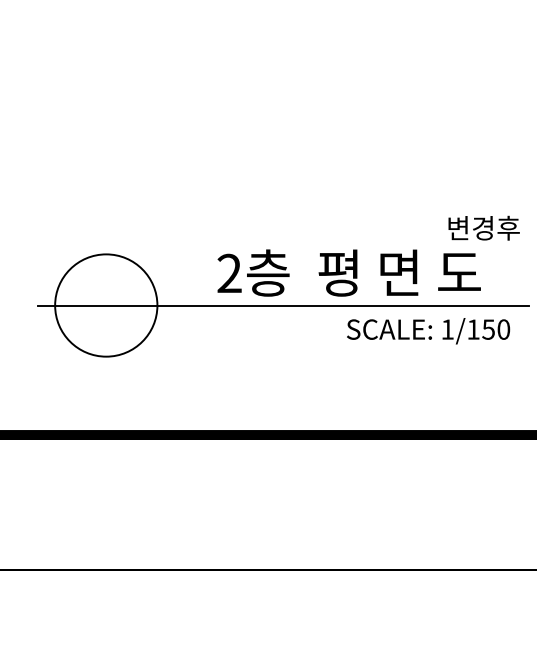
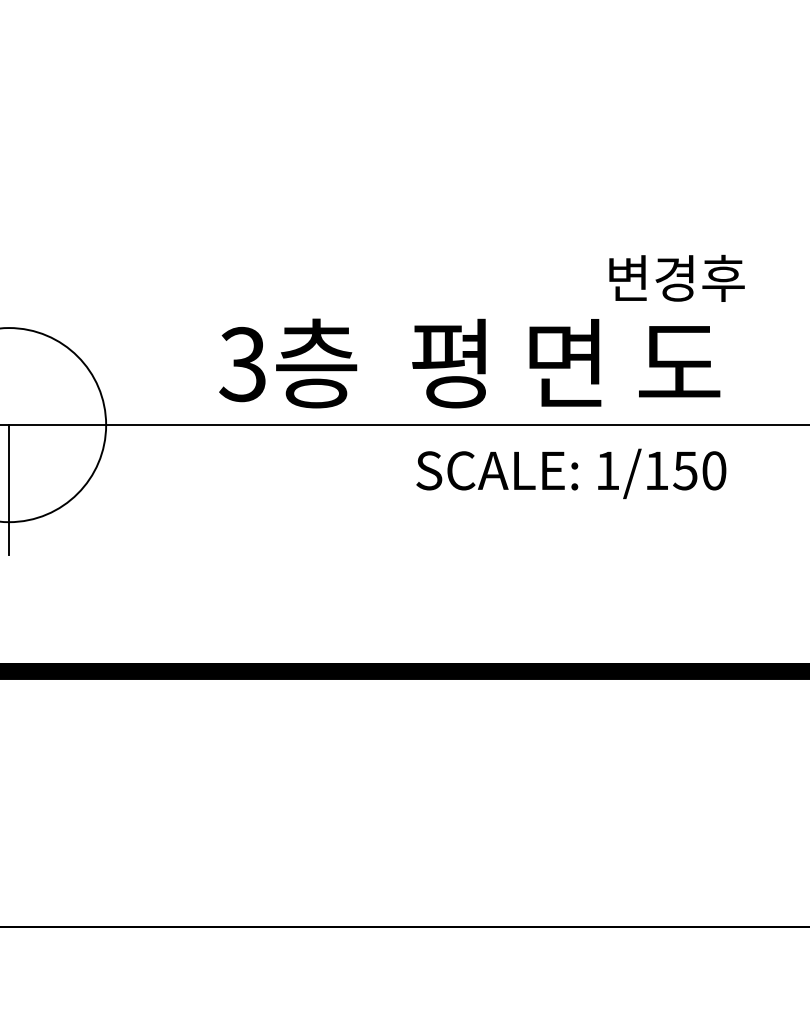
text: (483, 227) -> (675, 276), moved
text: (229, 273) -> (242, 364), 2 -> 3
text: (428, 331) -> (571, 474), moved
line: (106, 339) -> (9, 489), added

